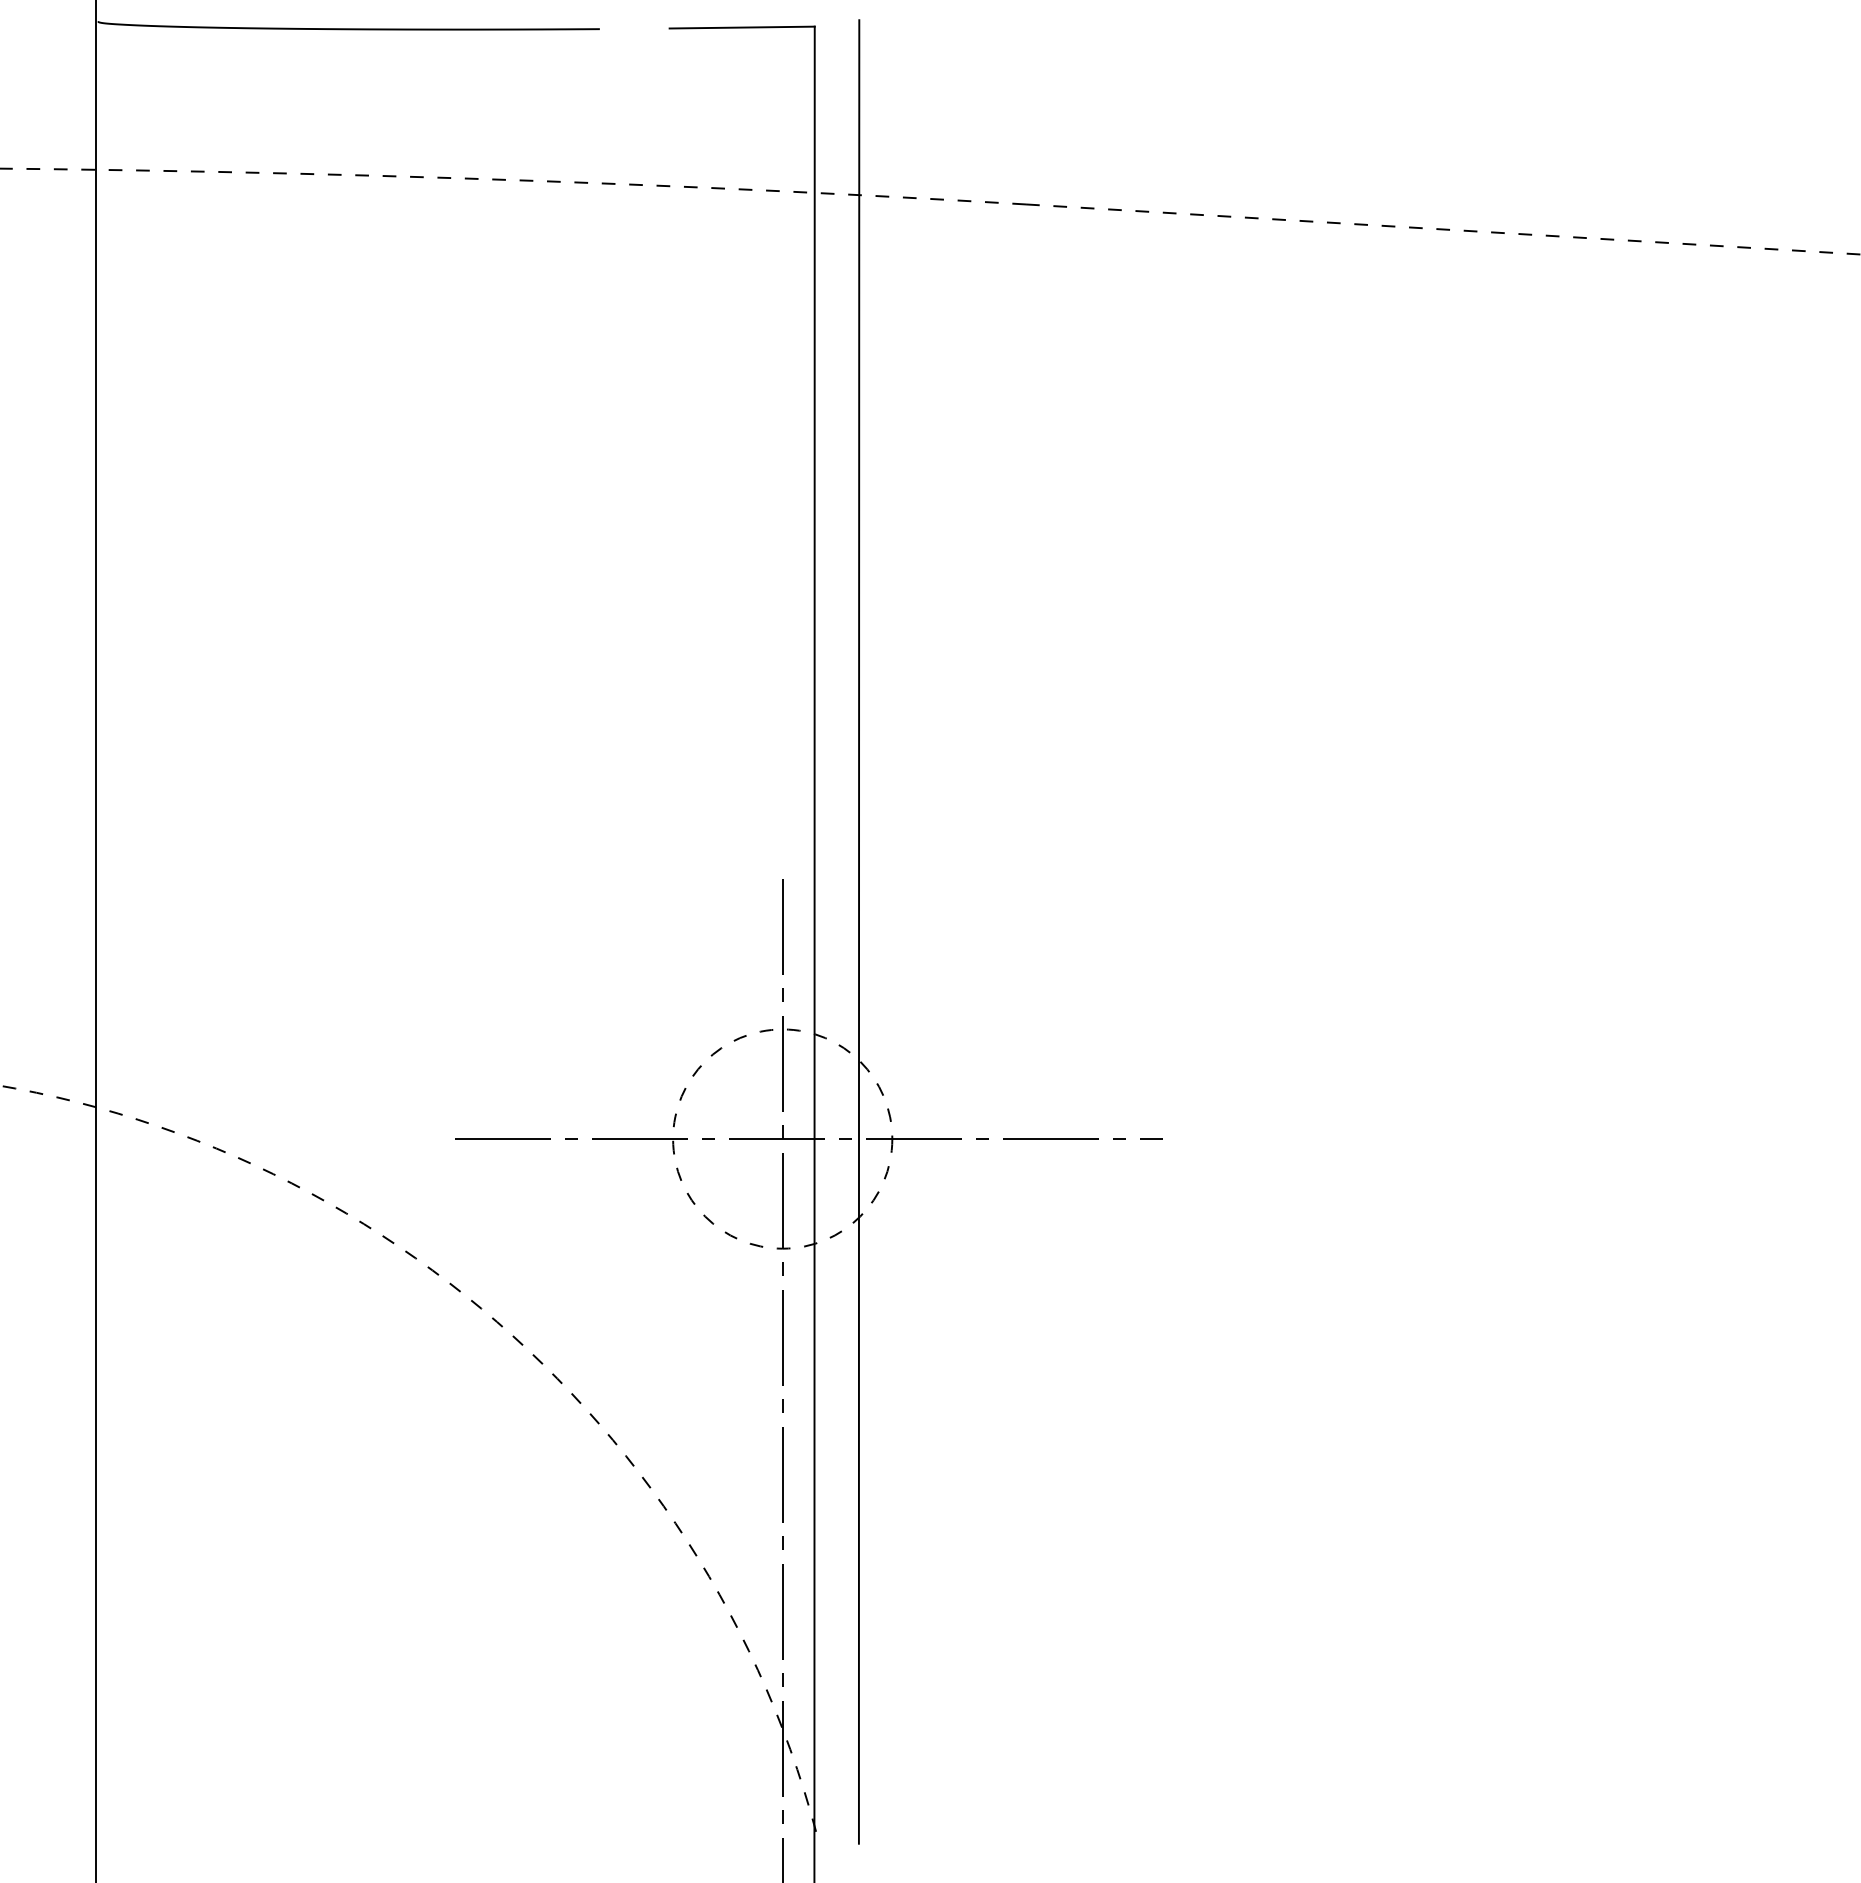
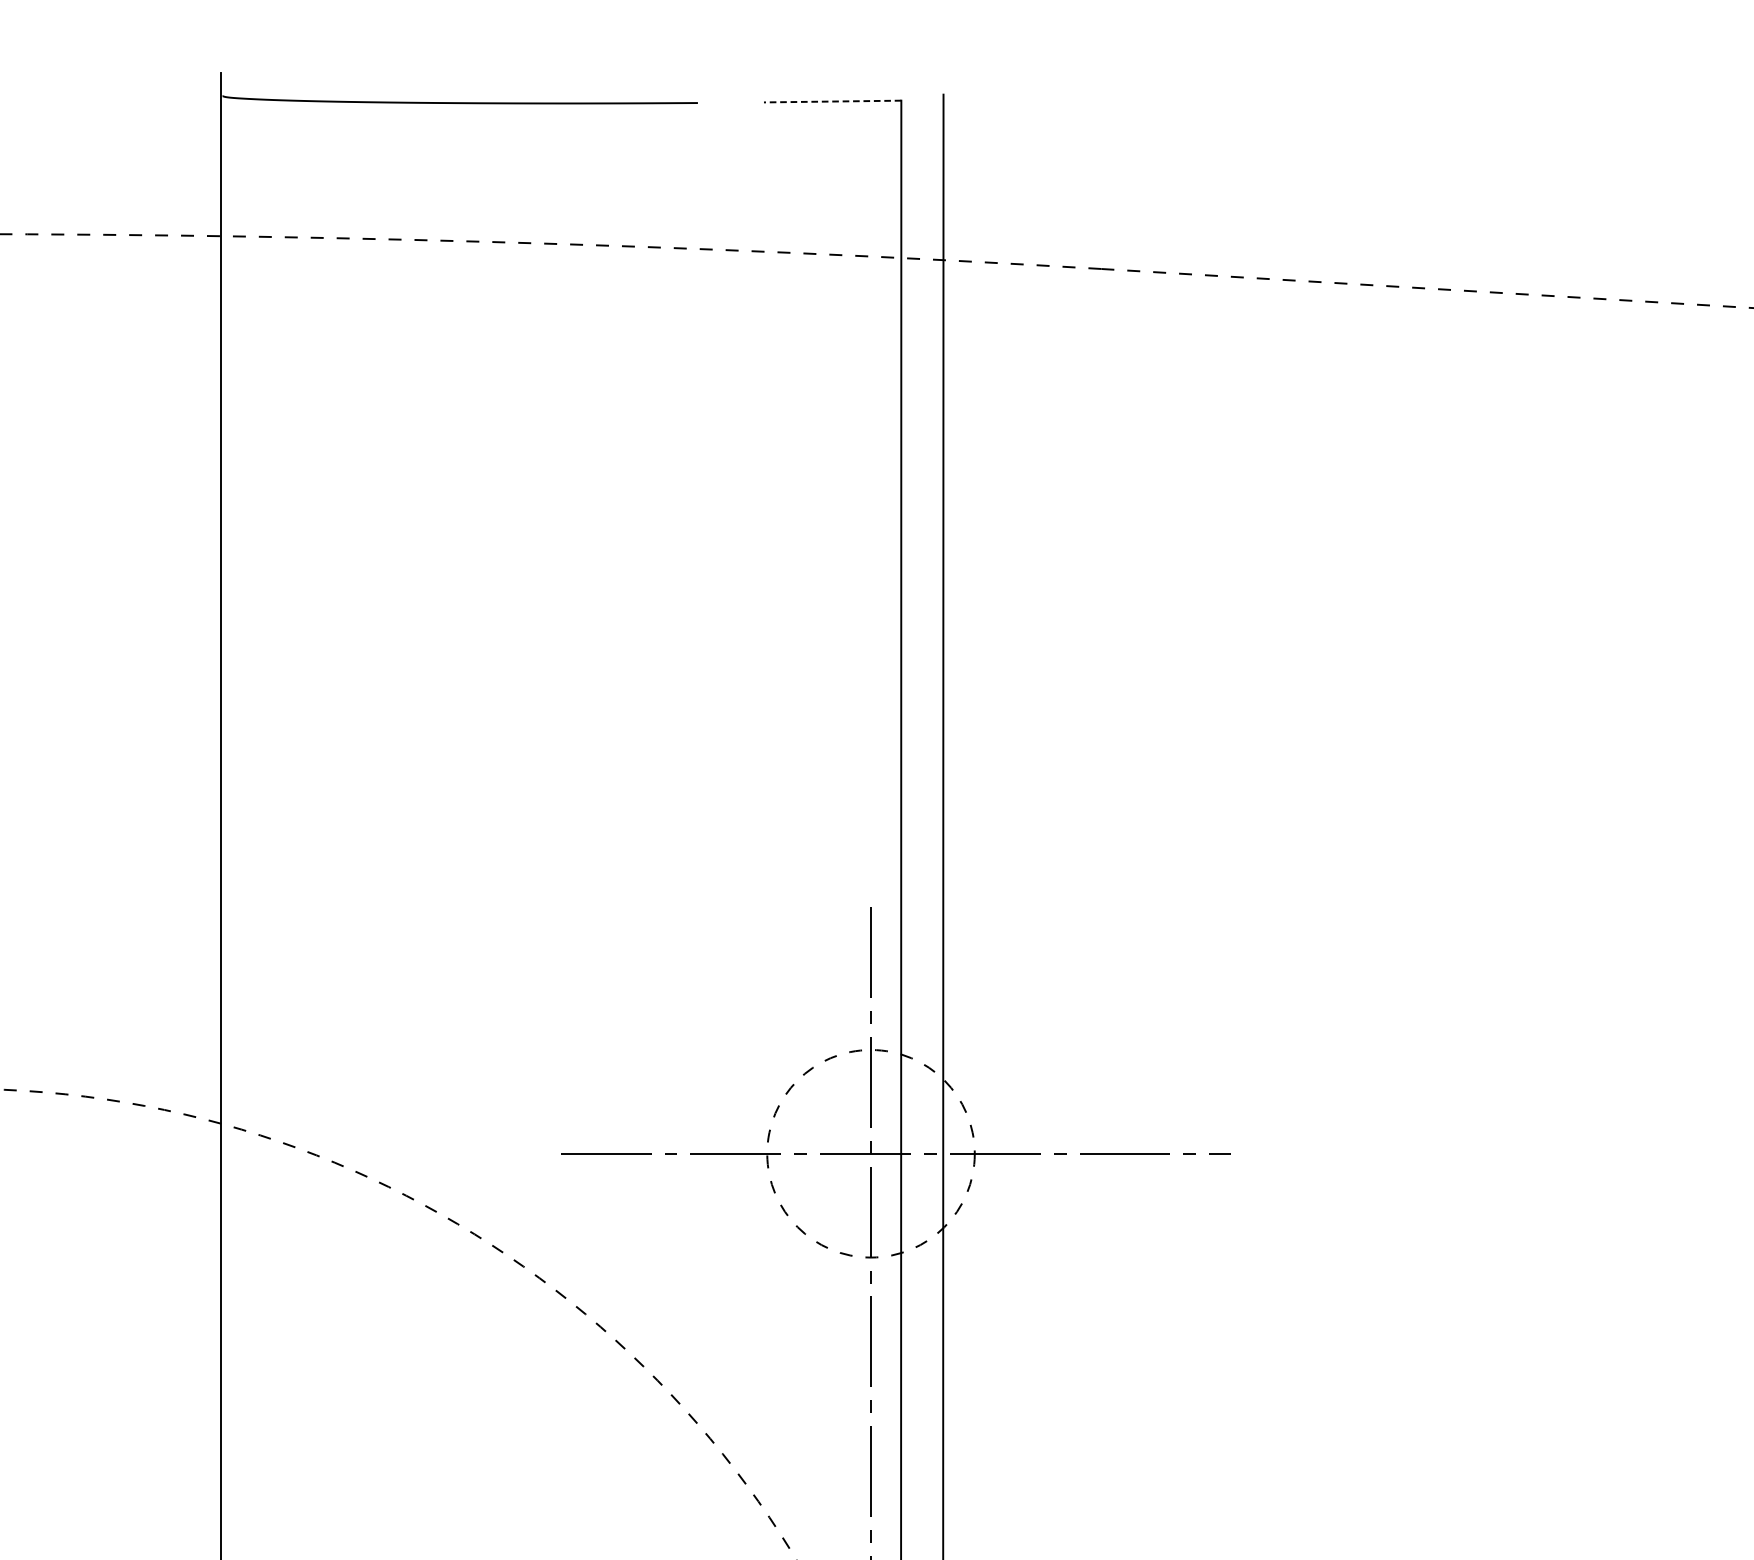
line: (742, 27) -> (832, 101), solid -> dashed

